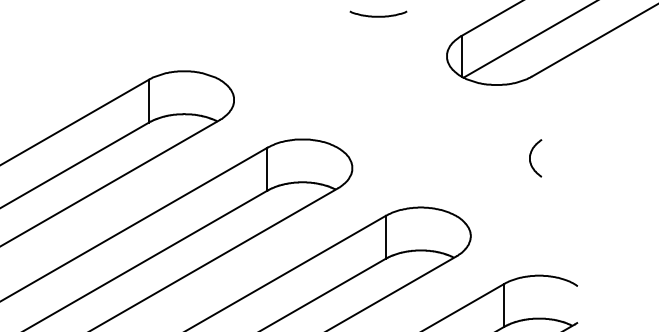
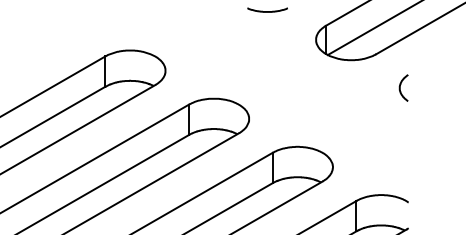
curve: (530, 157) -> (400, 87), moved

